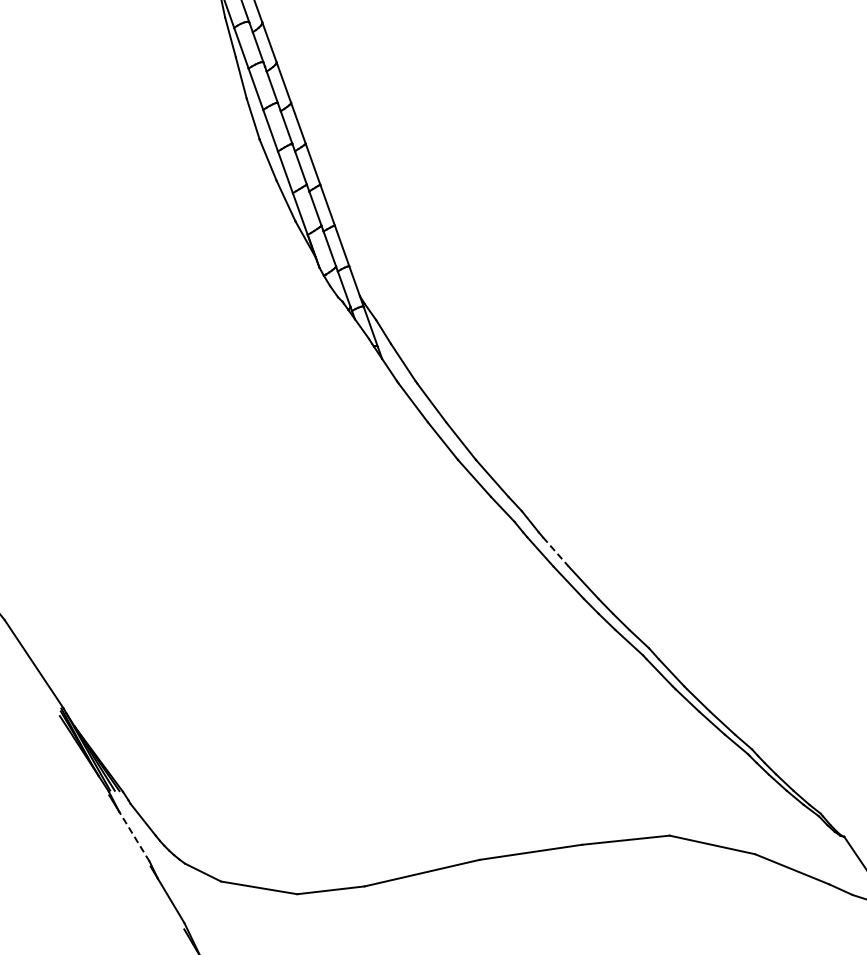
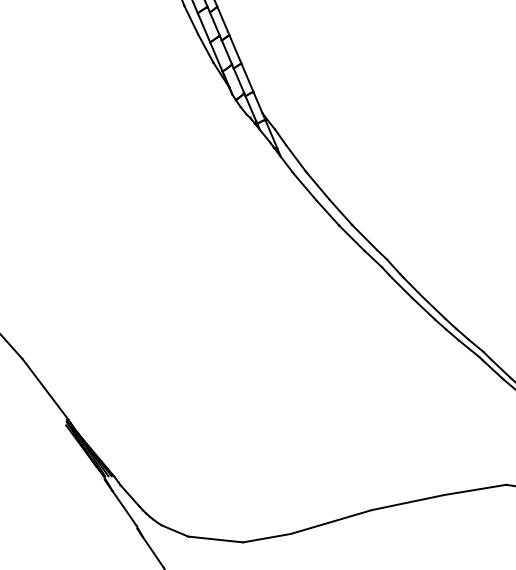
line: (556, 552) -> (413, 287), dashed -> solid
line: (134, 836) -> (124, 508), dashed -> solid

